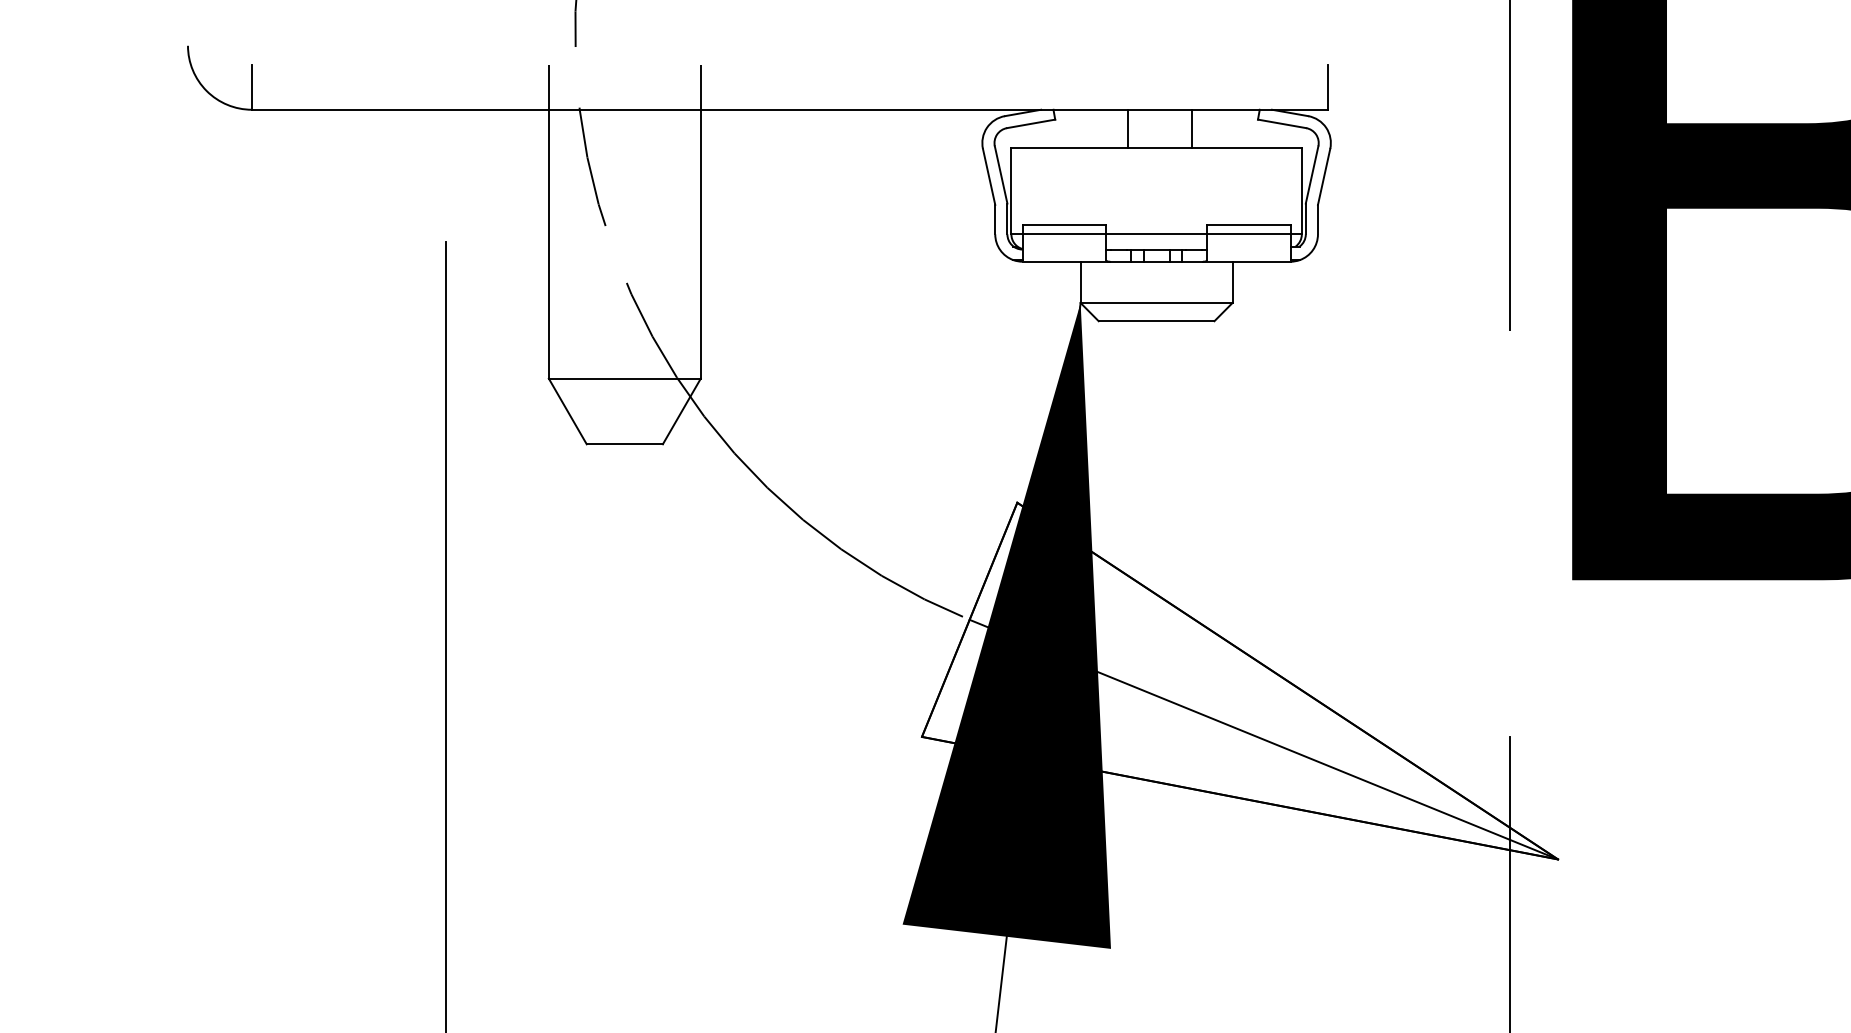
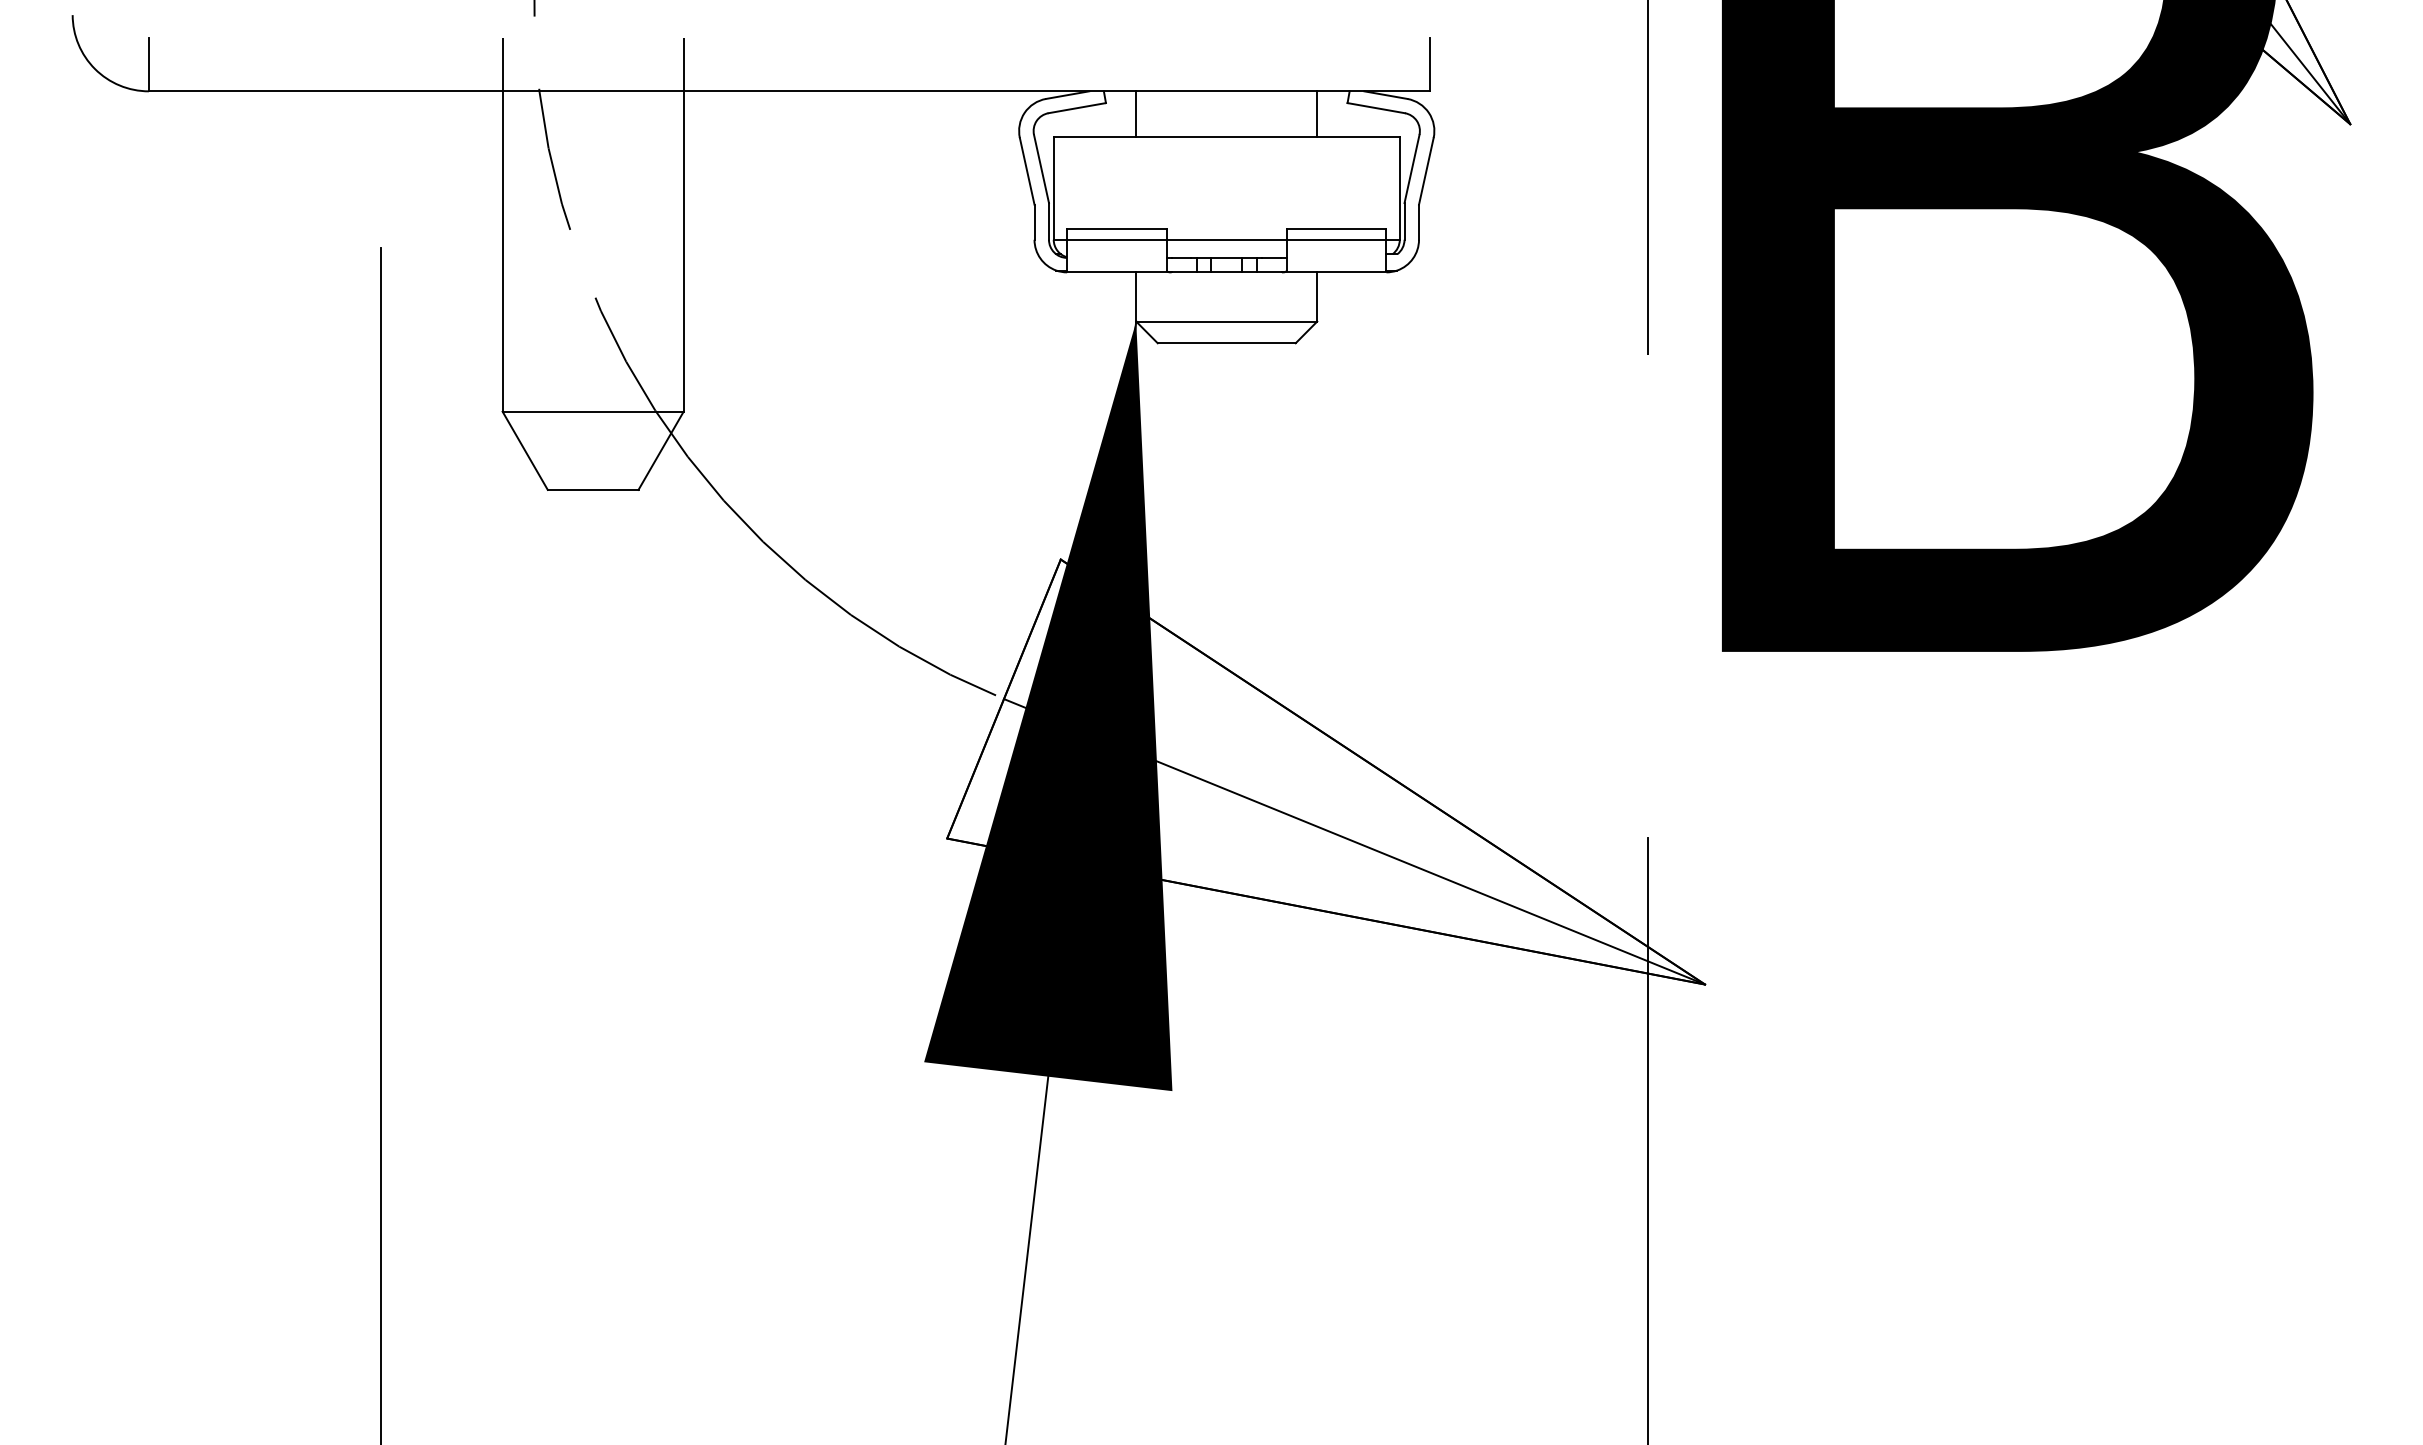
line: (1128, 128) -> (1136, 113), moved
line: (1192, 128) -> (1317, 113), moved

